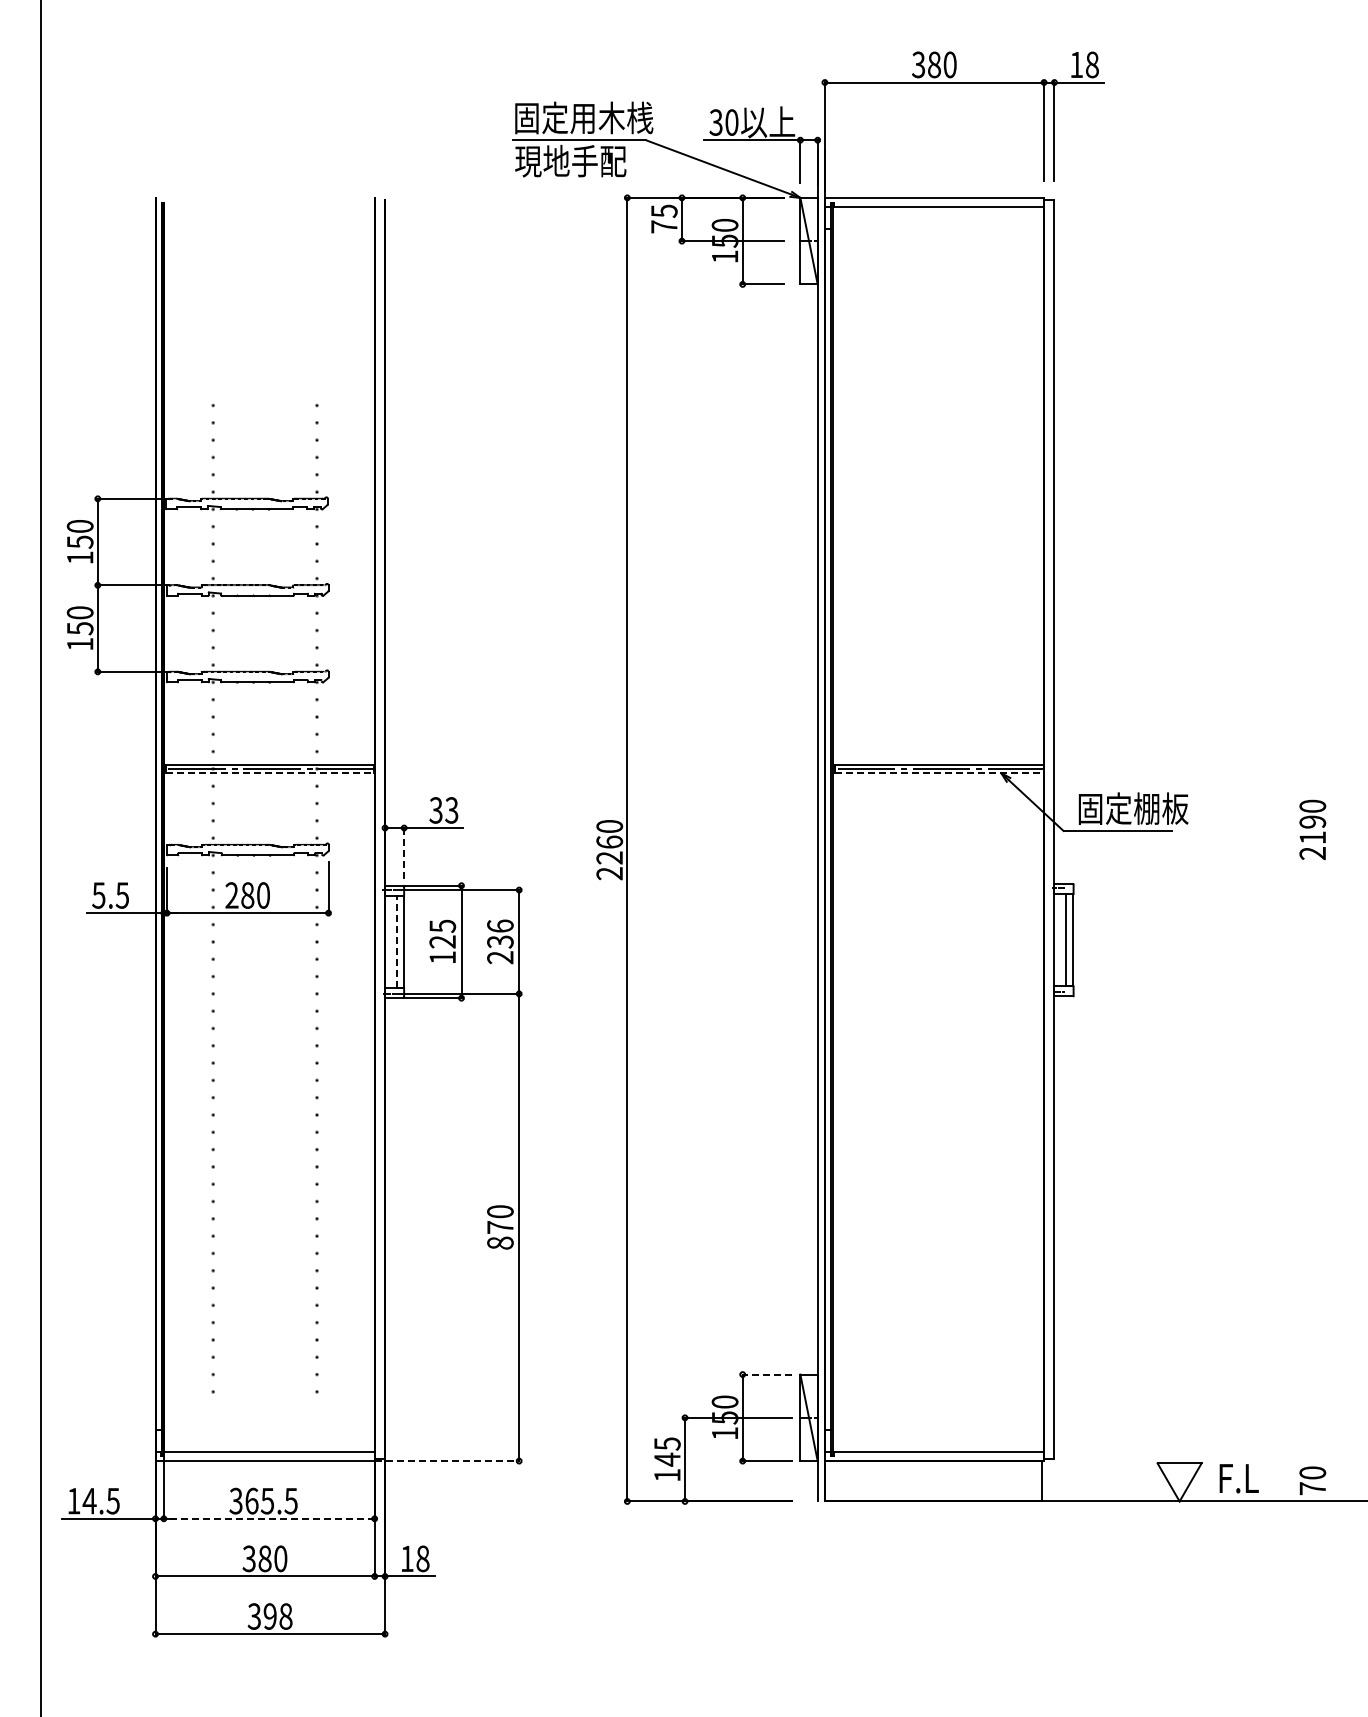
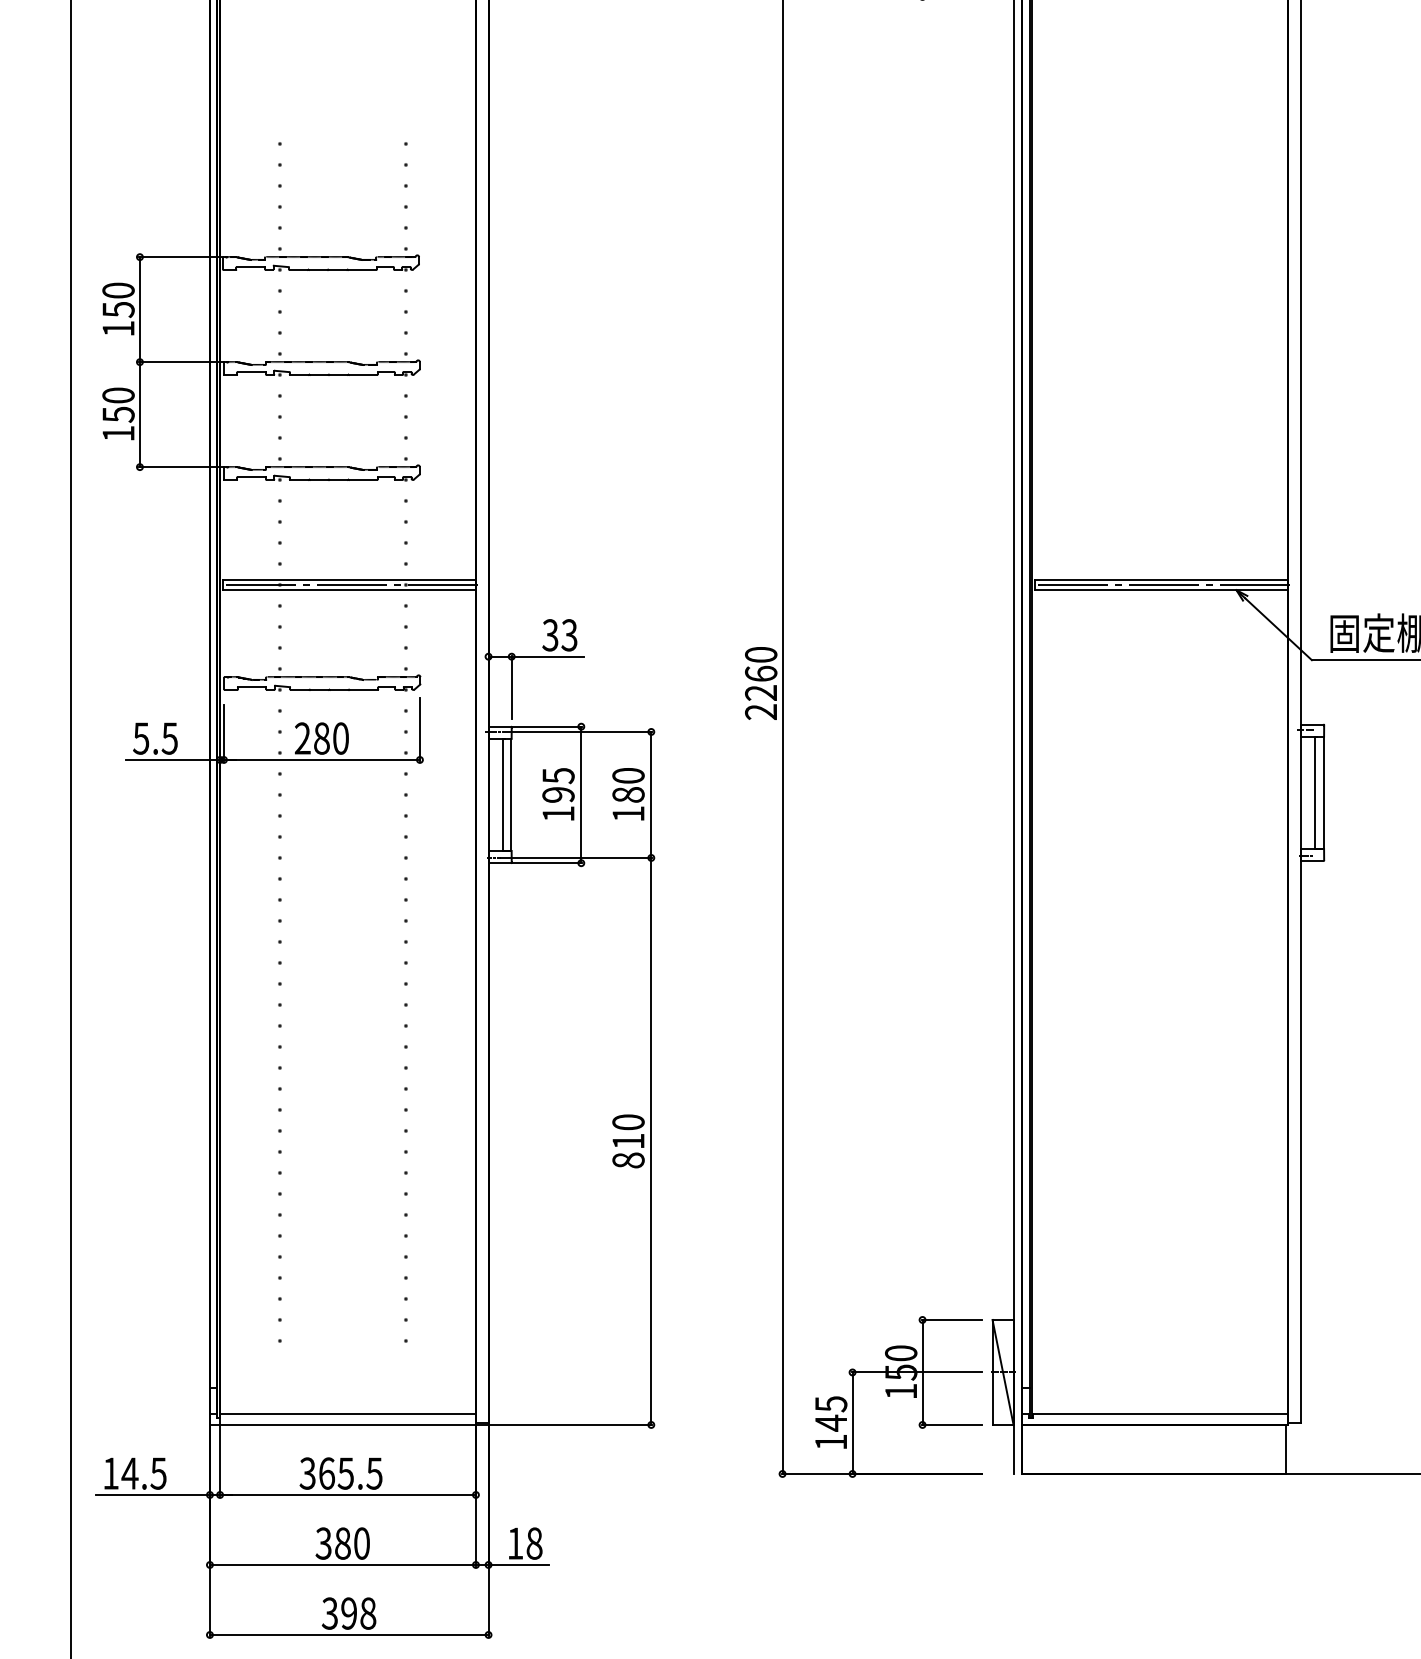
line: (270, 773) -> (349, 590), dashed -> solid
line: (940, 773) -> (1162, 590), dashed -> solid
line: (404, 853) -> (512, 687), dashed -> solid
line: (396, 941) -> (502, 794), dashed -> solid
text: (442, 941) -> (558, 794), 125 -> 195
text: (500, 941) -> (628, 794), 236 -> 180
text: (500, 1227) -> (628, 1141), 870 -> 810
line: (766, 1374) -> (951, 1319), dashed -> solid
line: (448, 1461) -> (565, 1425), dashed -> solid
line: (268, 1518) -> (347, 1494), dashed -> solid

